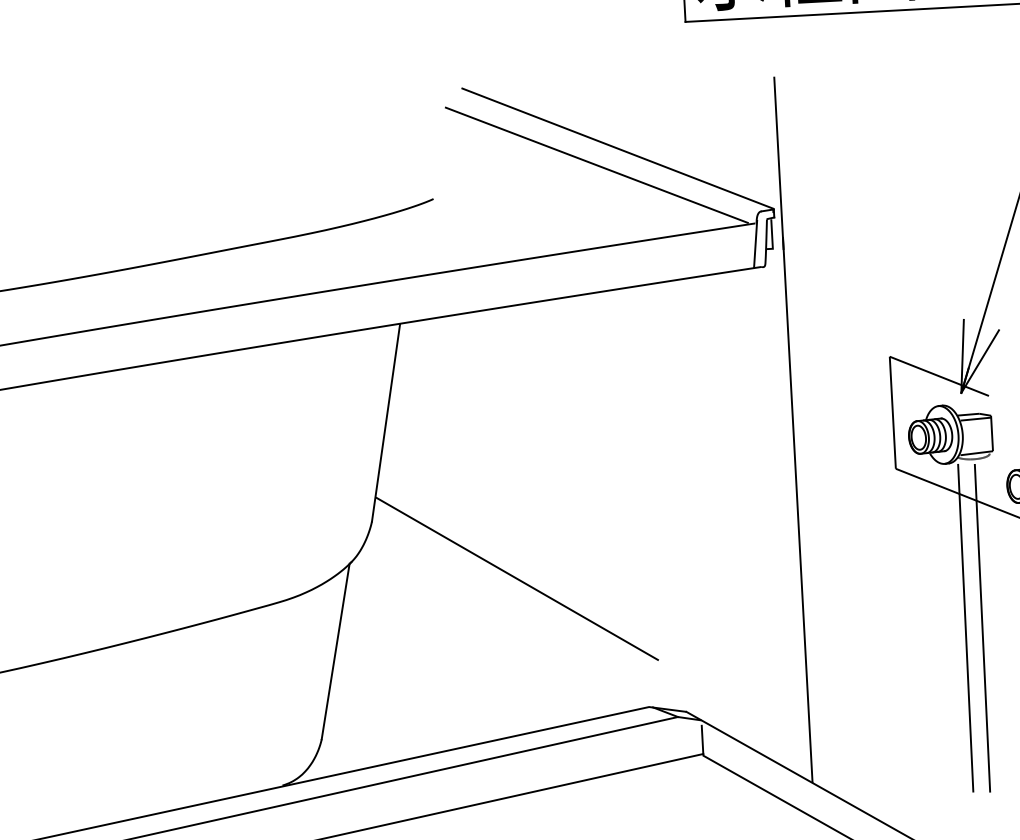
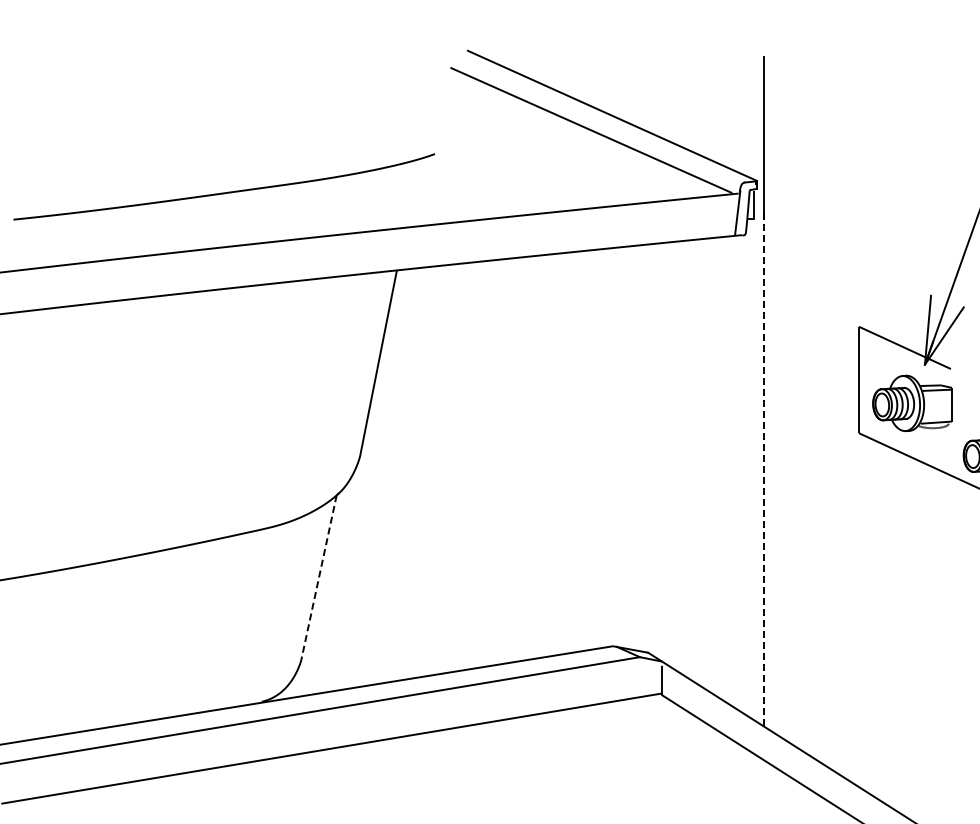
line: (798, 509) -> (764, 466), solid -> dashed
line: (517, 579) -> (494, 518), removed
line: (965, 636) -> (916, 595), removed
line: (982, 640) -> (932, 600), removed
line: (335, 652) -> (318, 578), solid -> dashed

